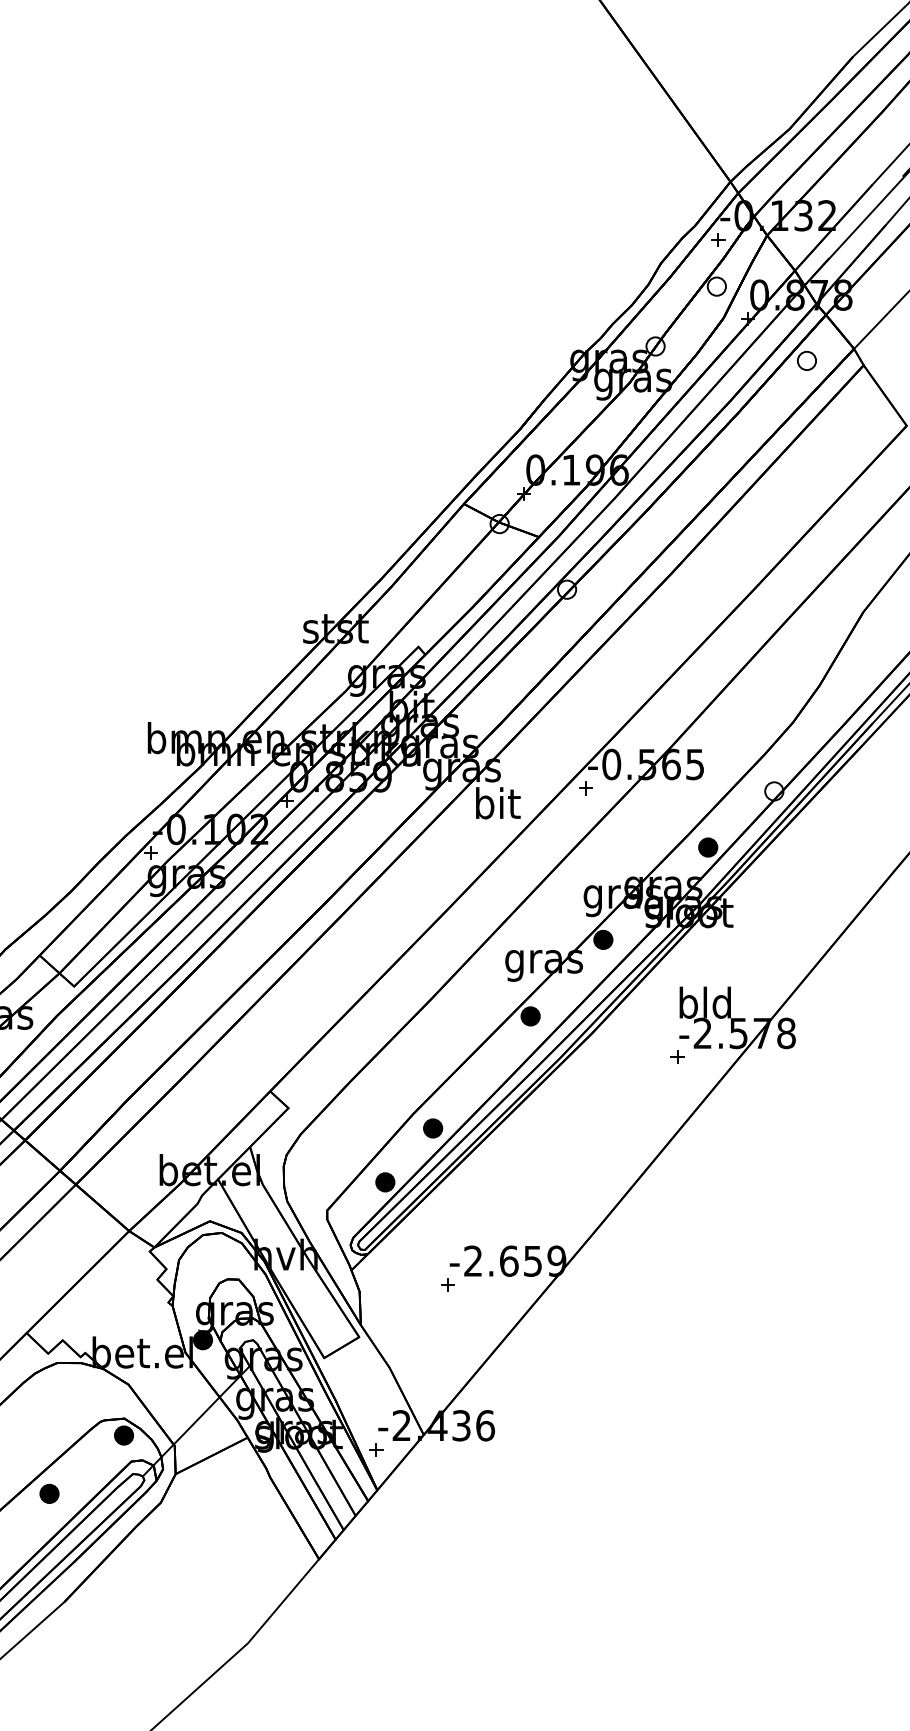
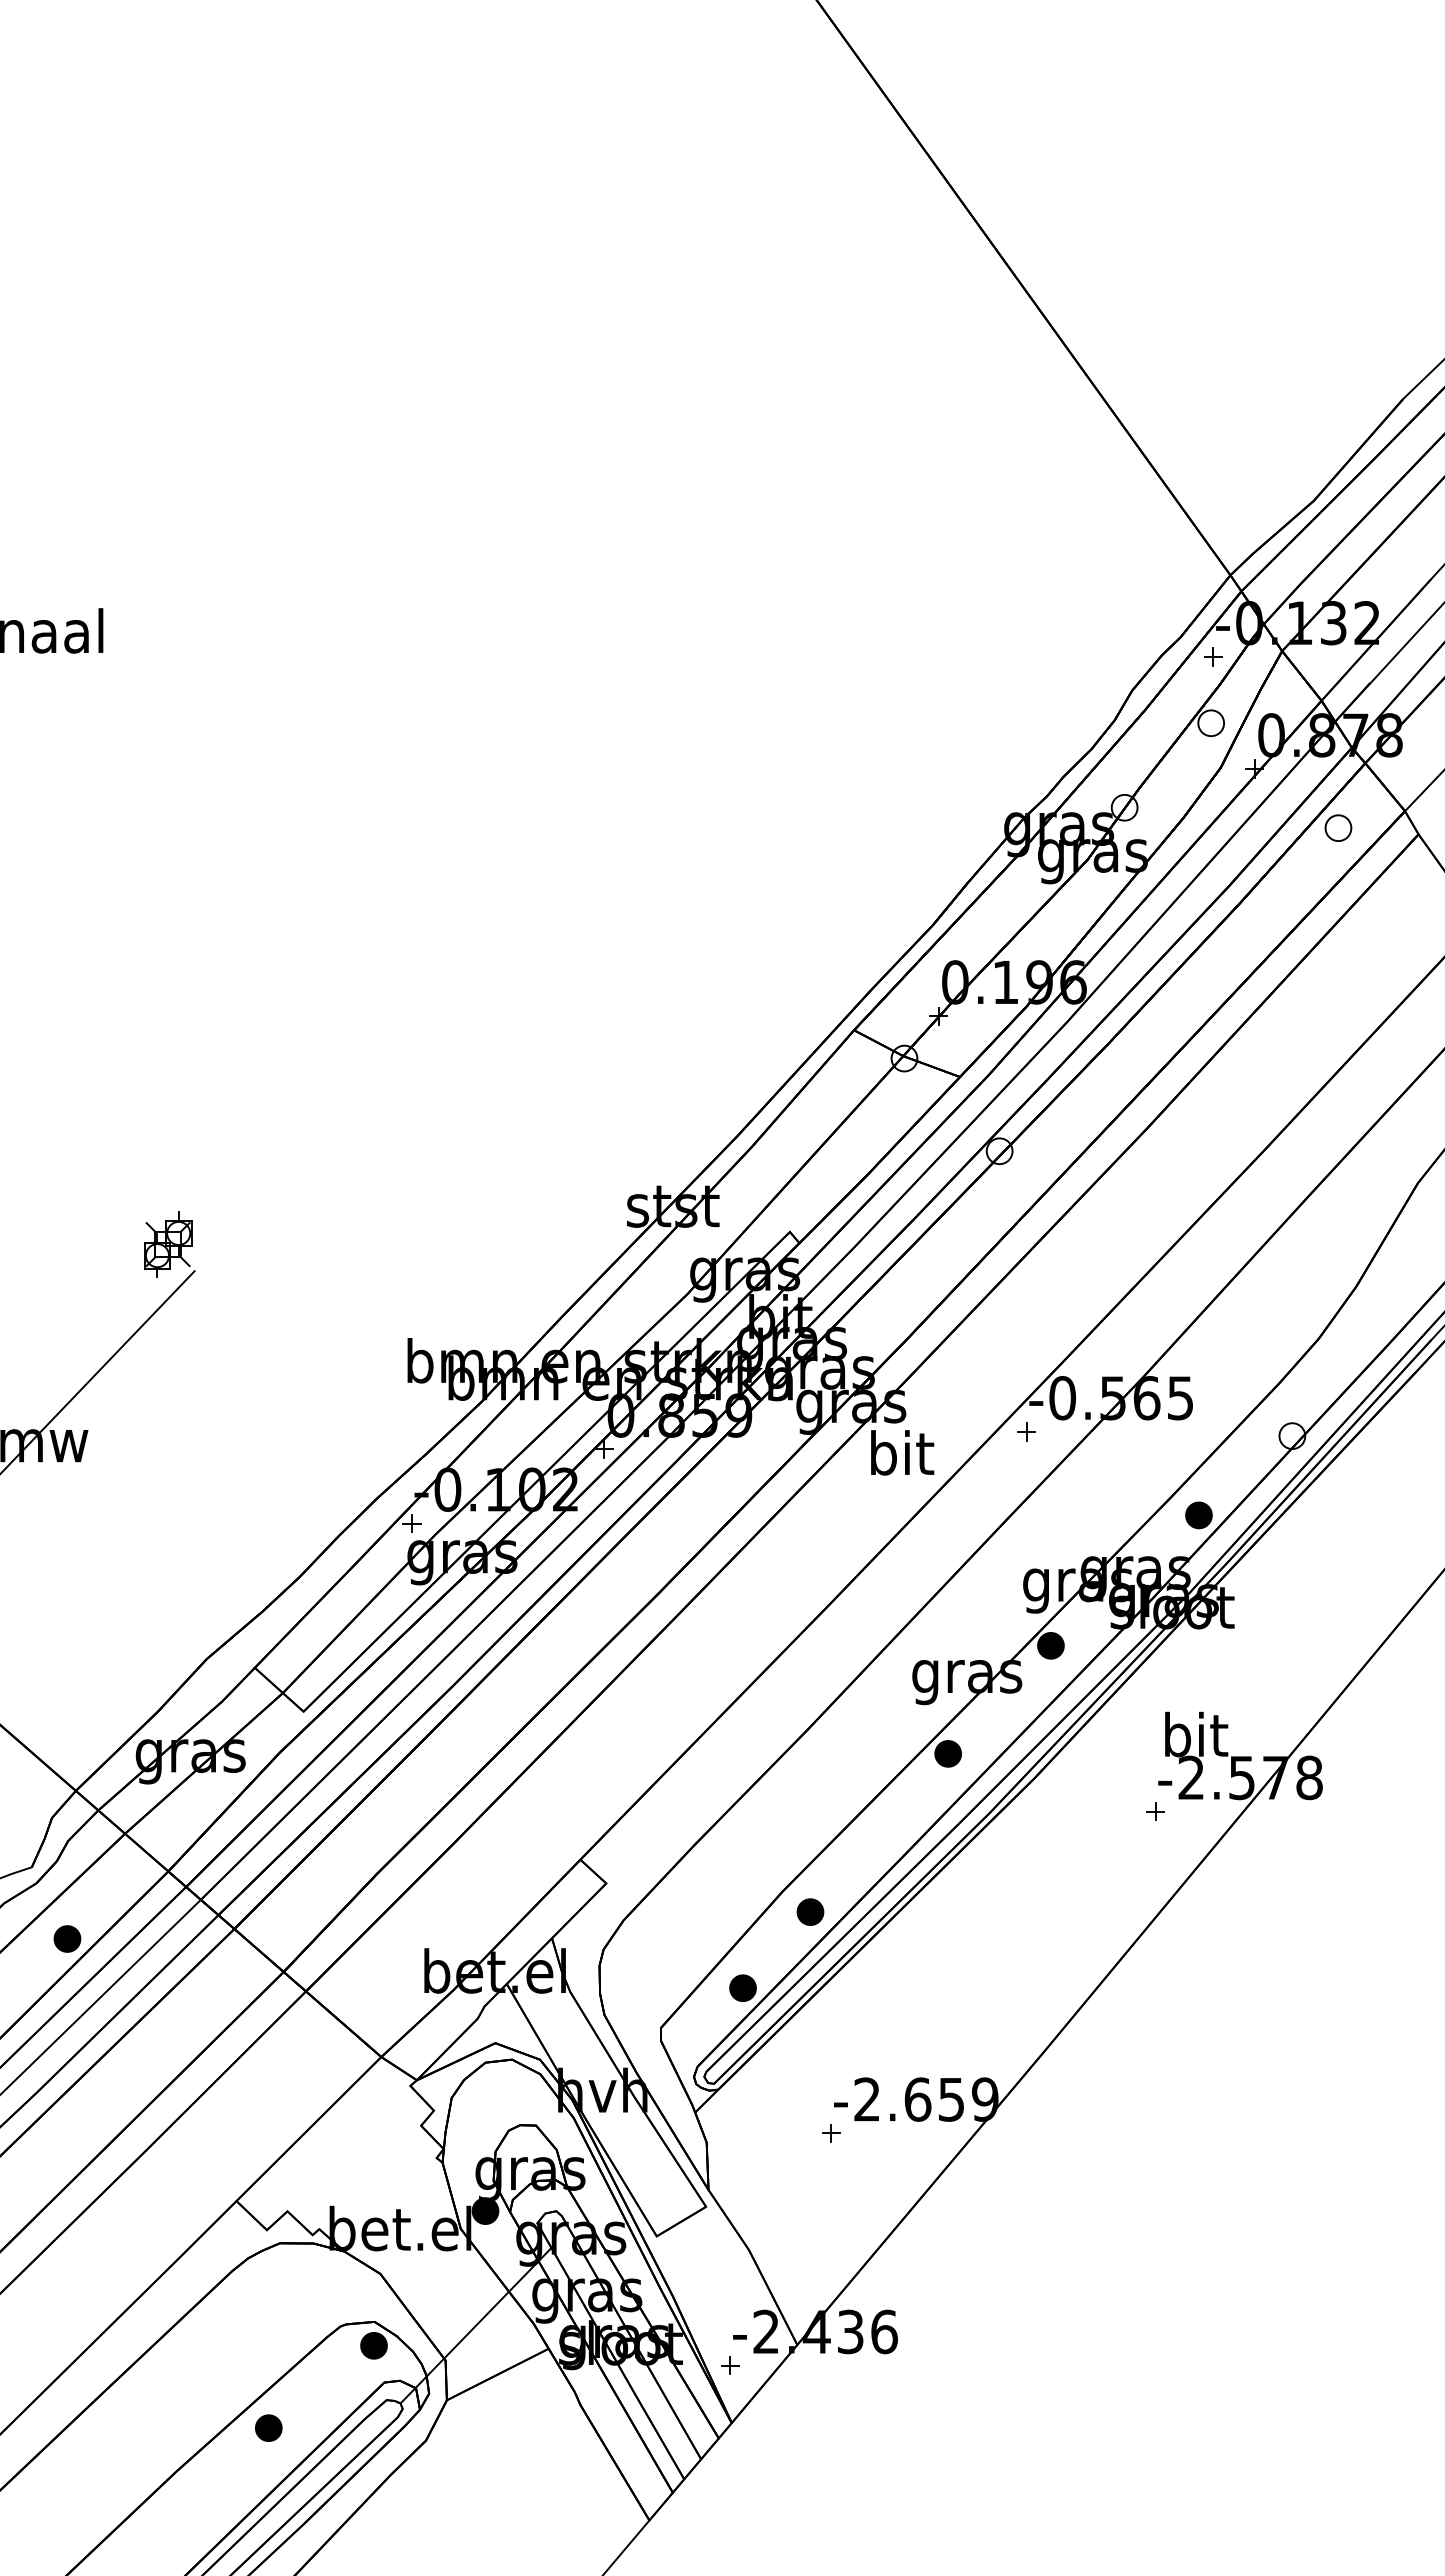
text: (705, 1002) -> (1194, 1734), bld -> bit

